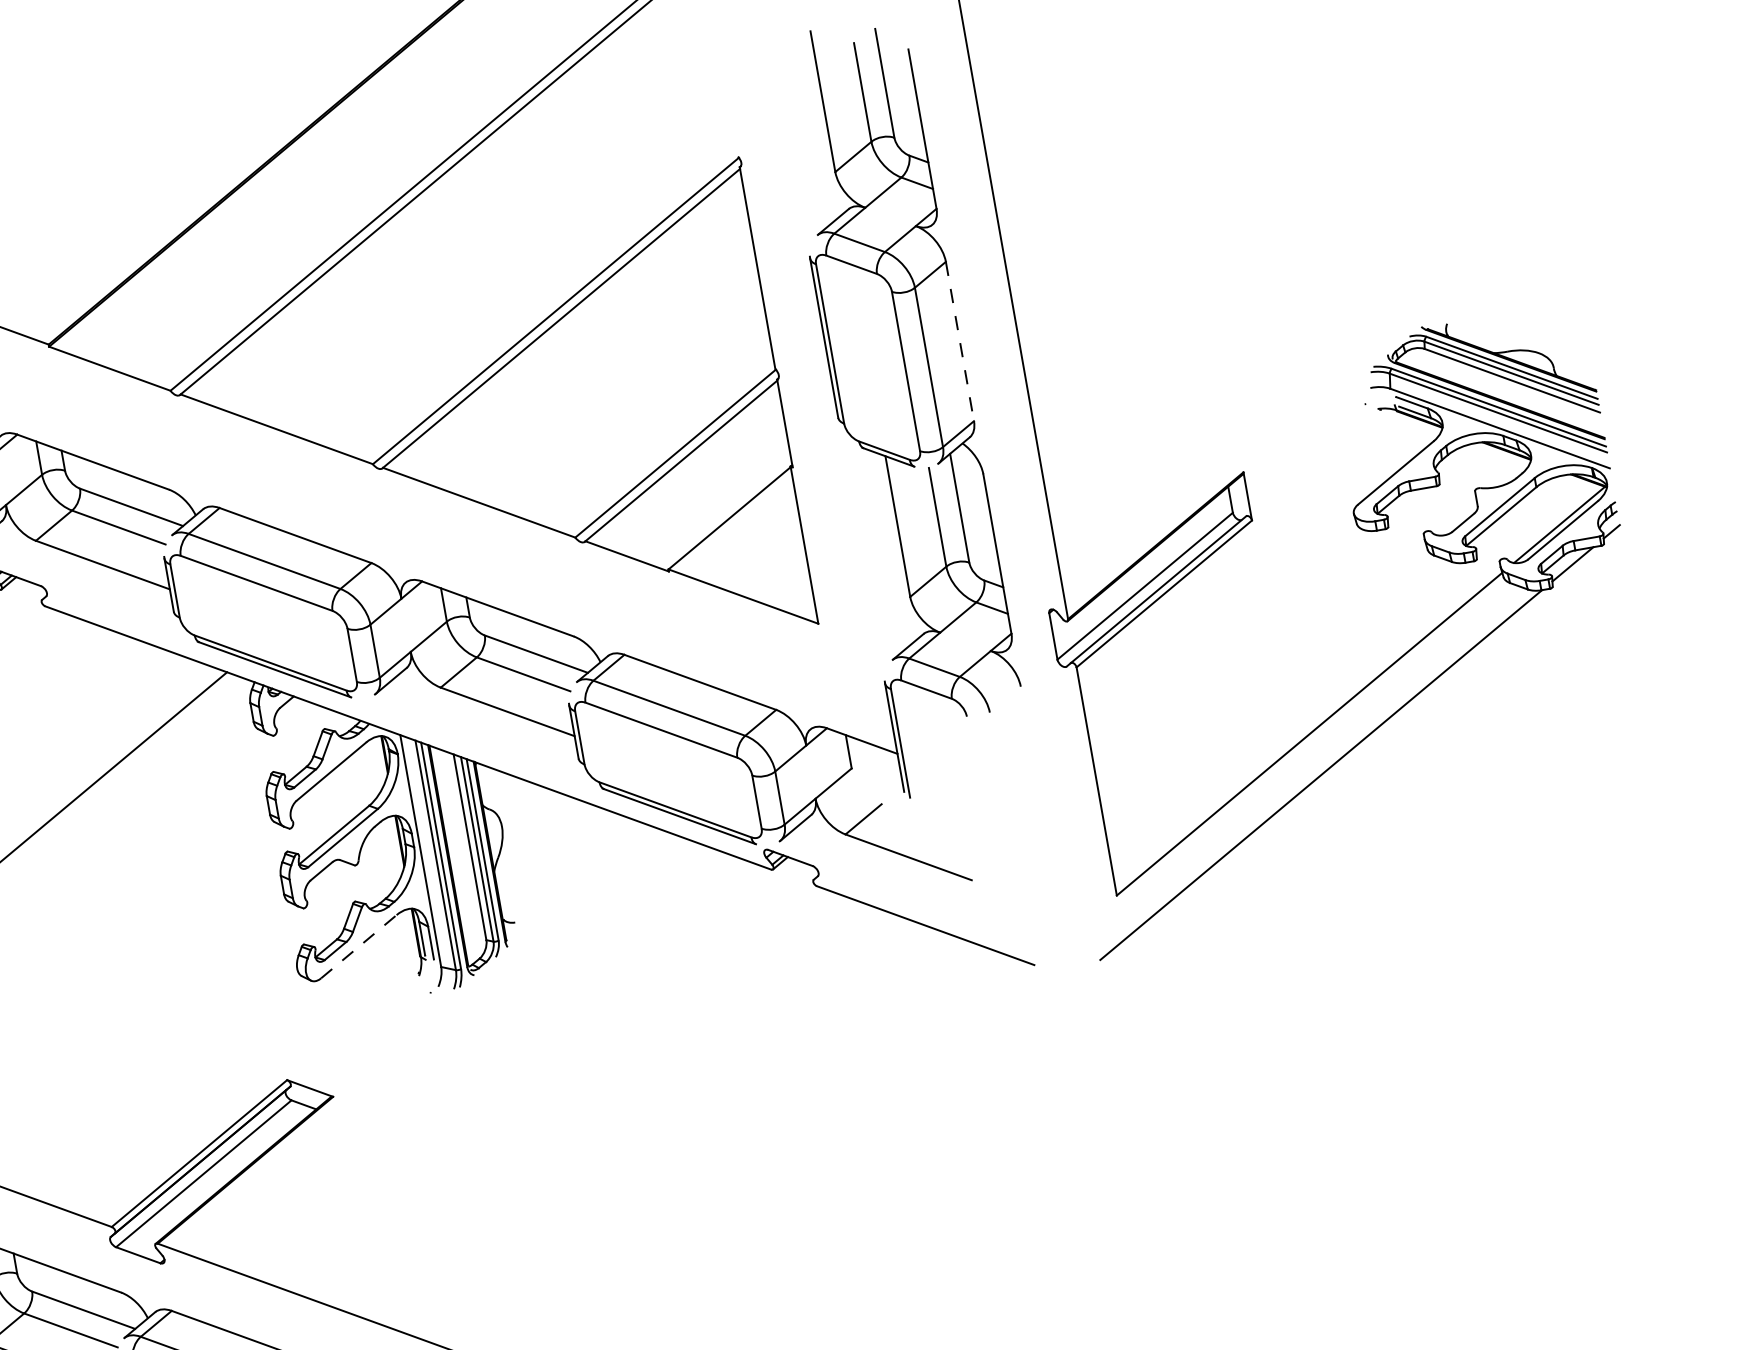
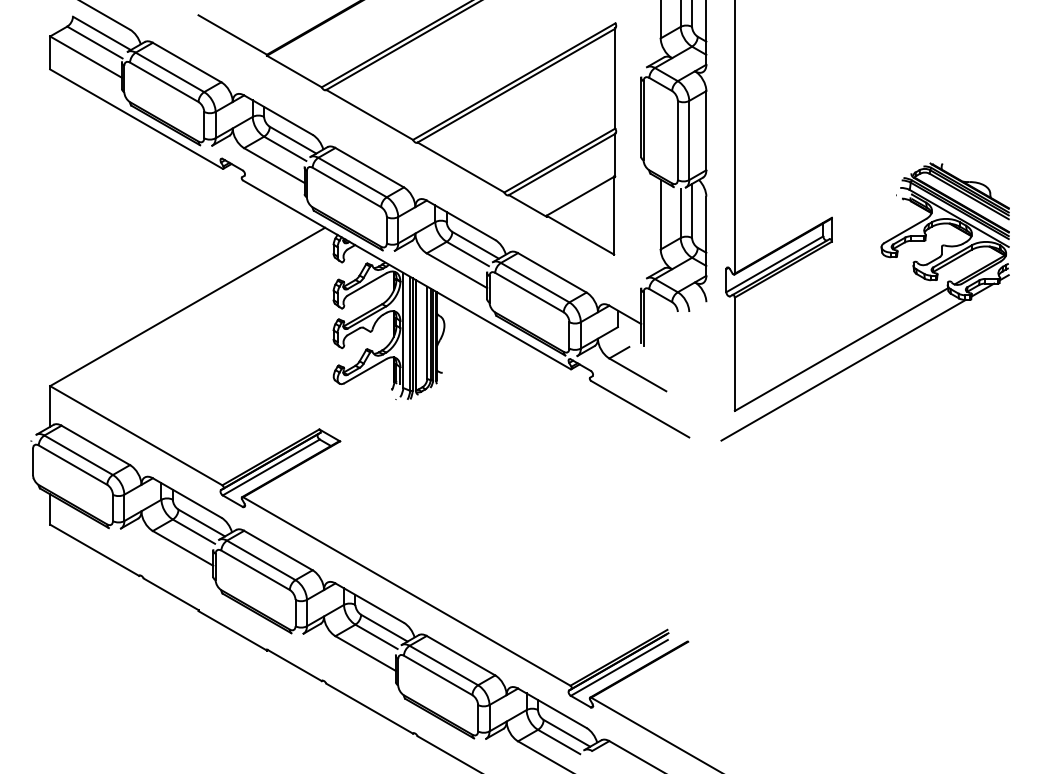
line: (960, 341) -> (706, 130), dashed -> solid
line: (359, 945) -> (365, 370), dashed -> solid

